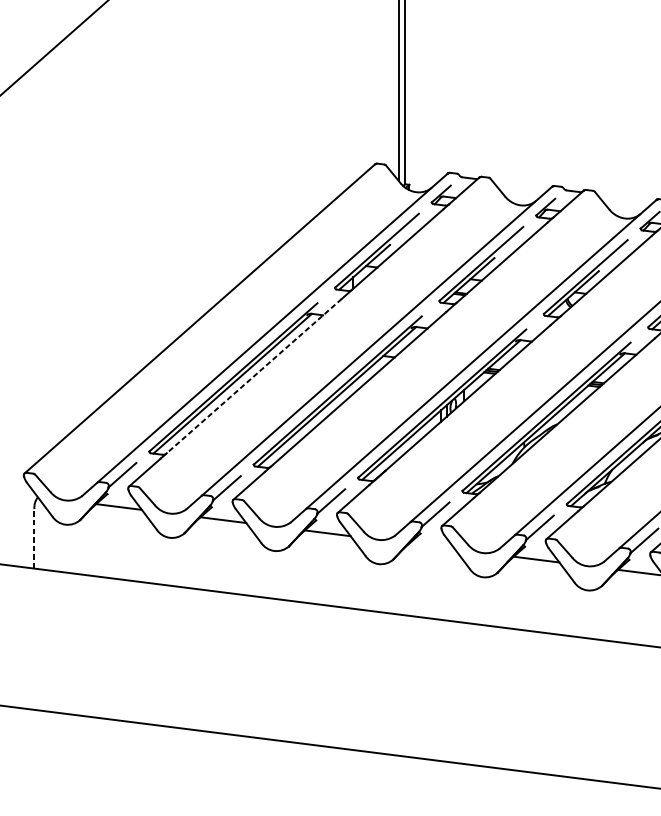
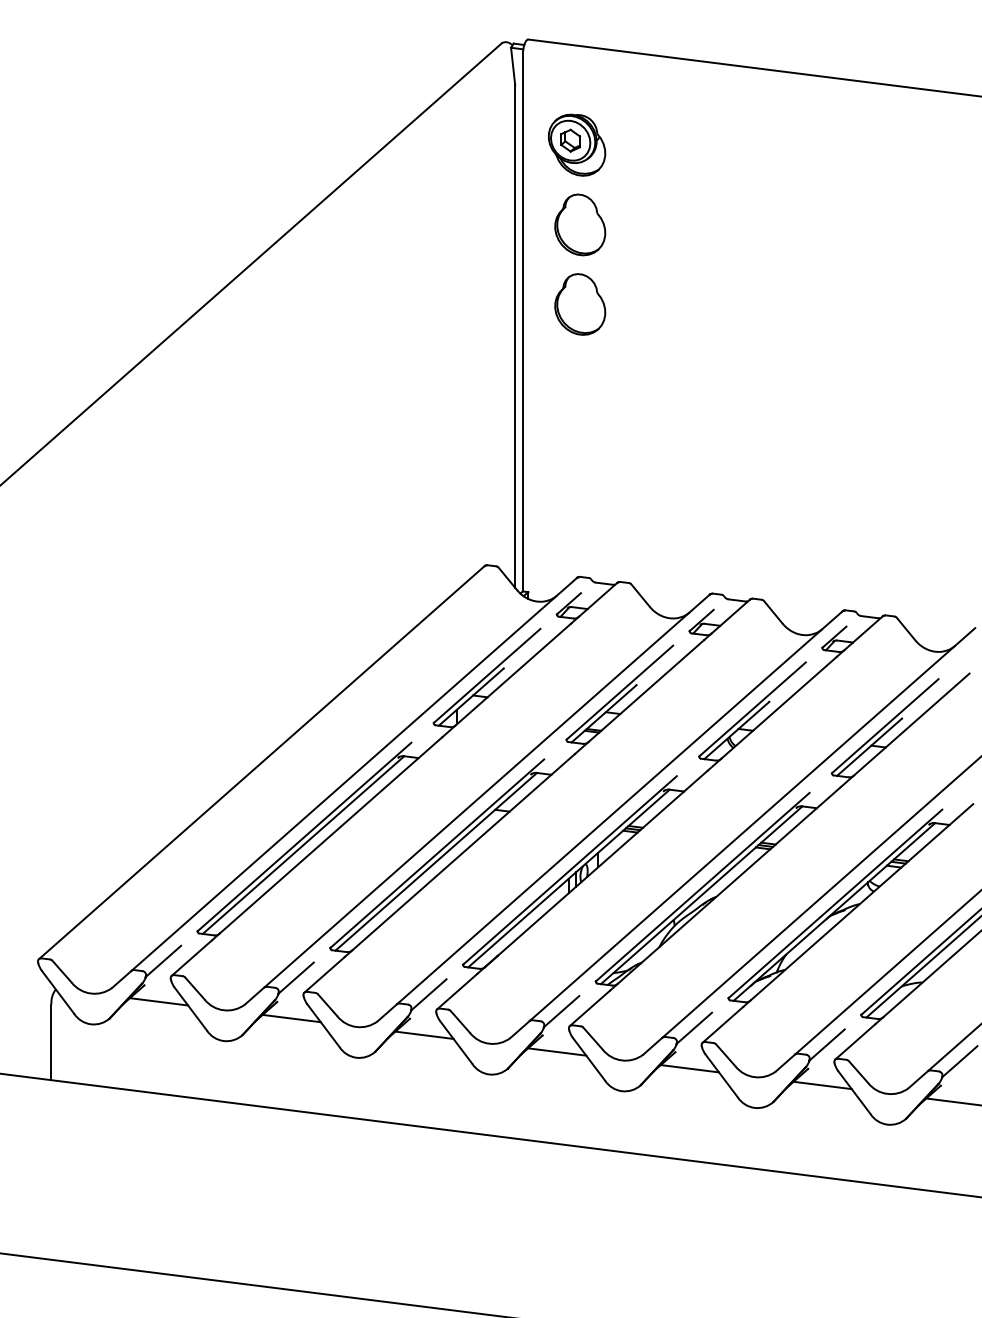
line: (253, 376) -> (330, 835), dashed -> solid
line: (34, 538) -> (51, 1042), dashed -> solid
line: (432, 546) -> (557, 1051), added

